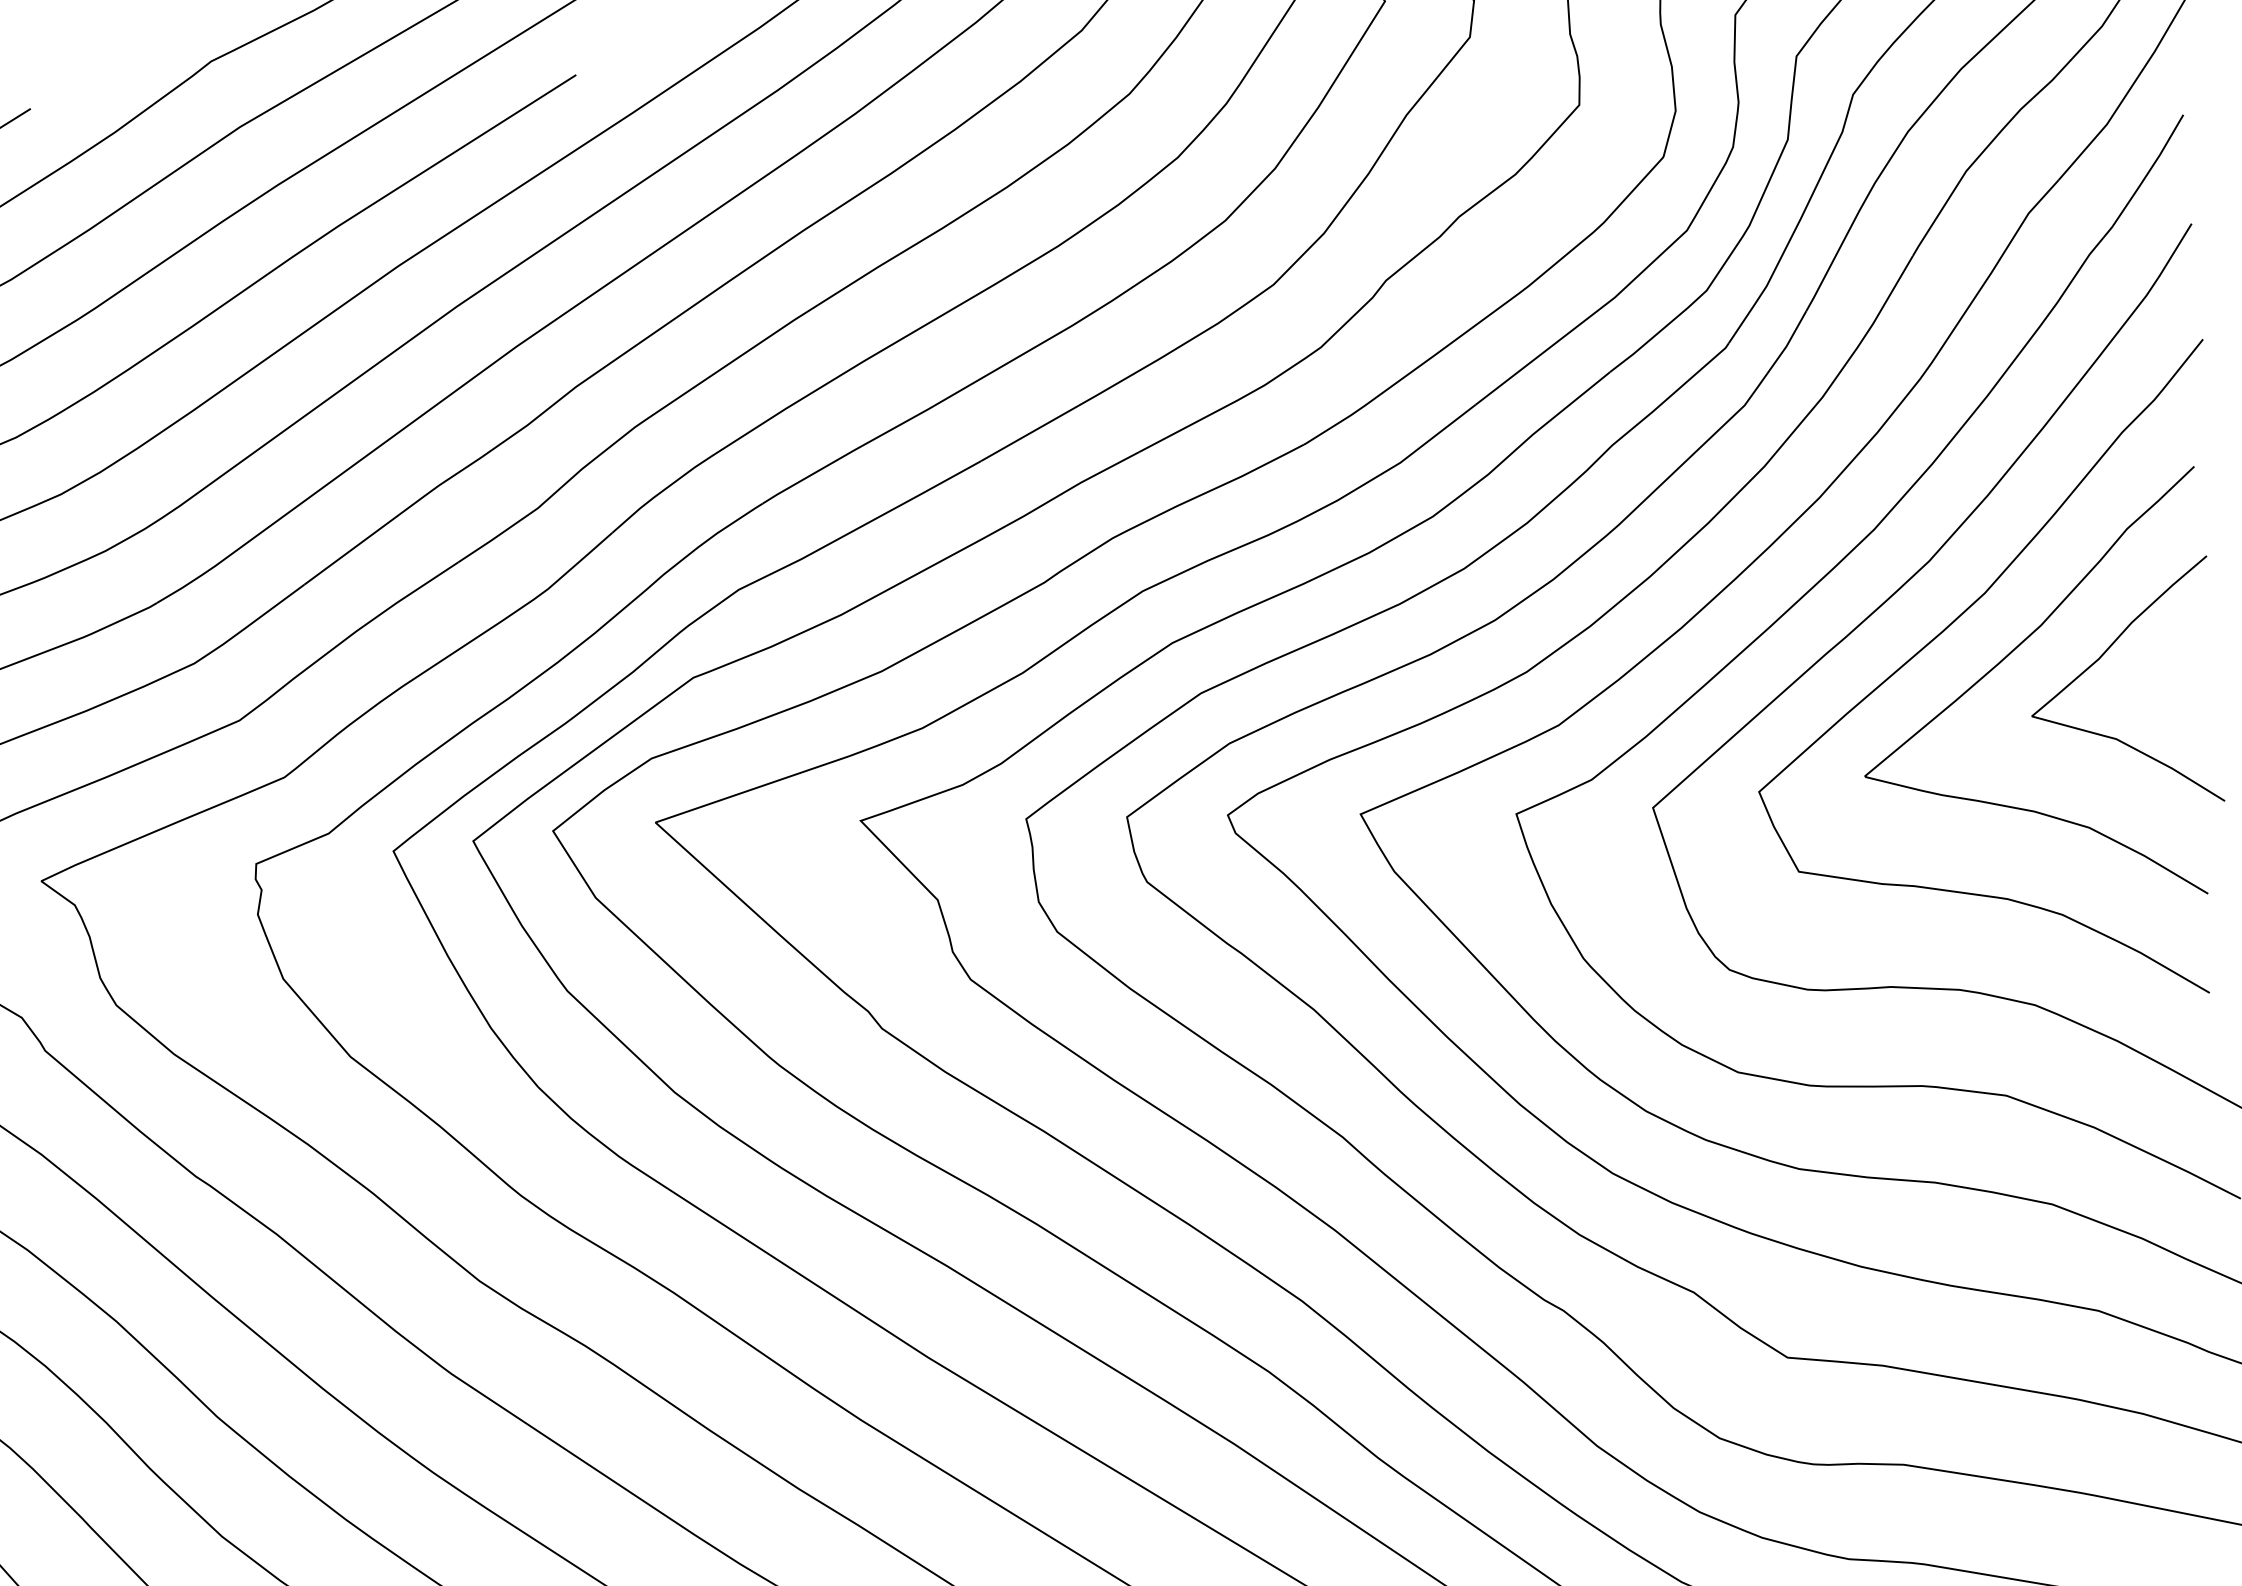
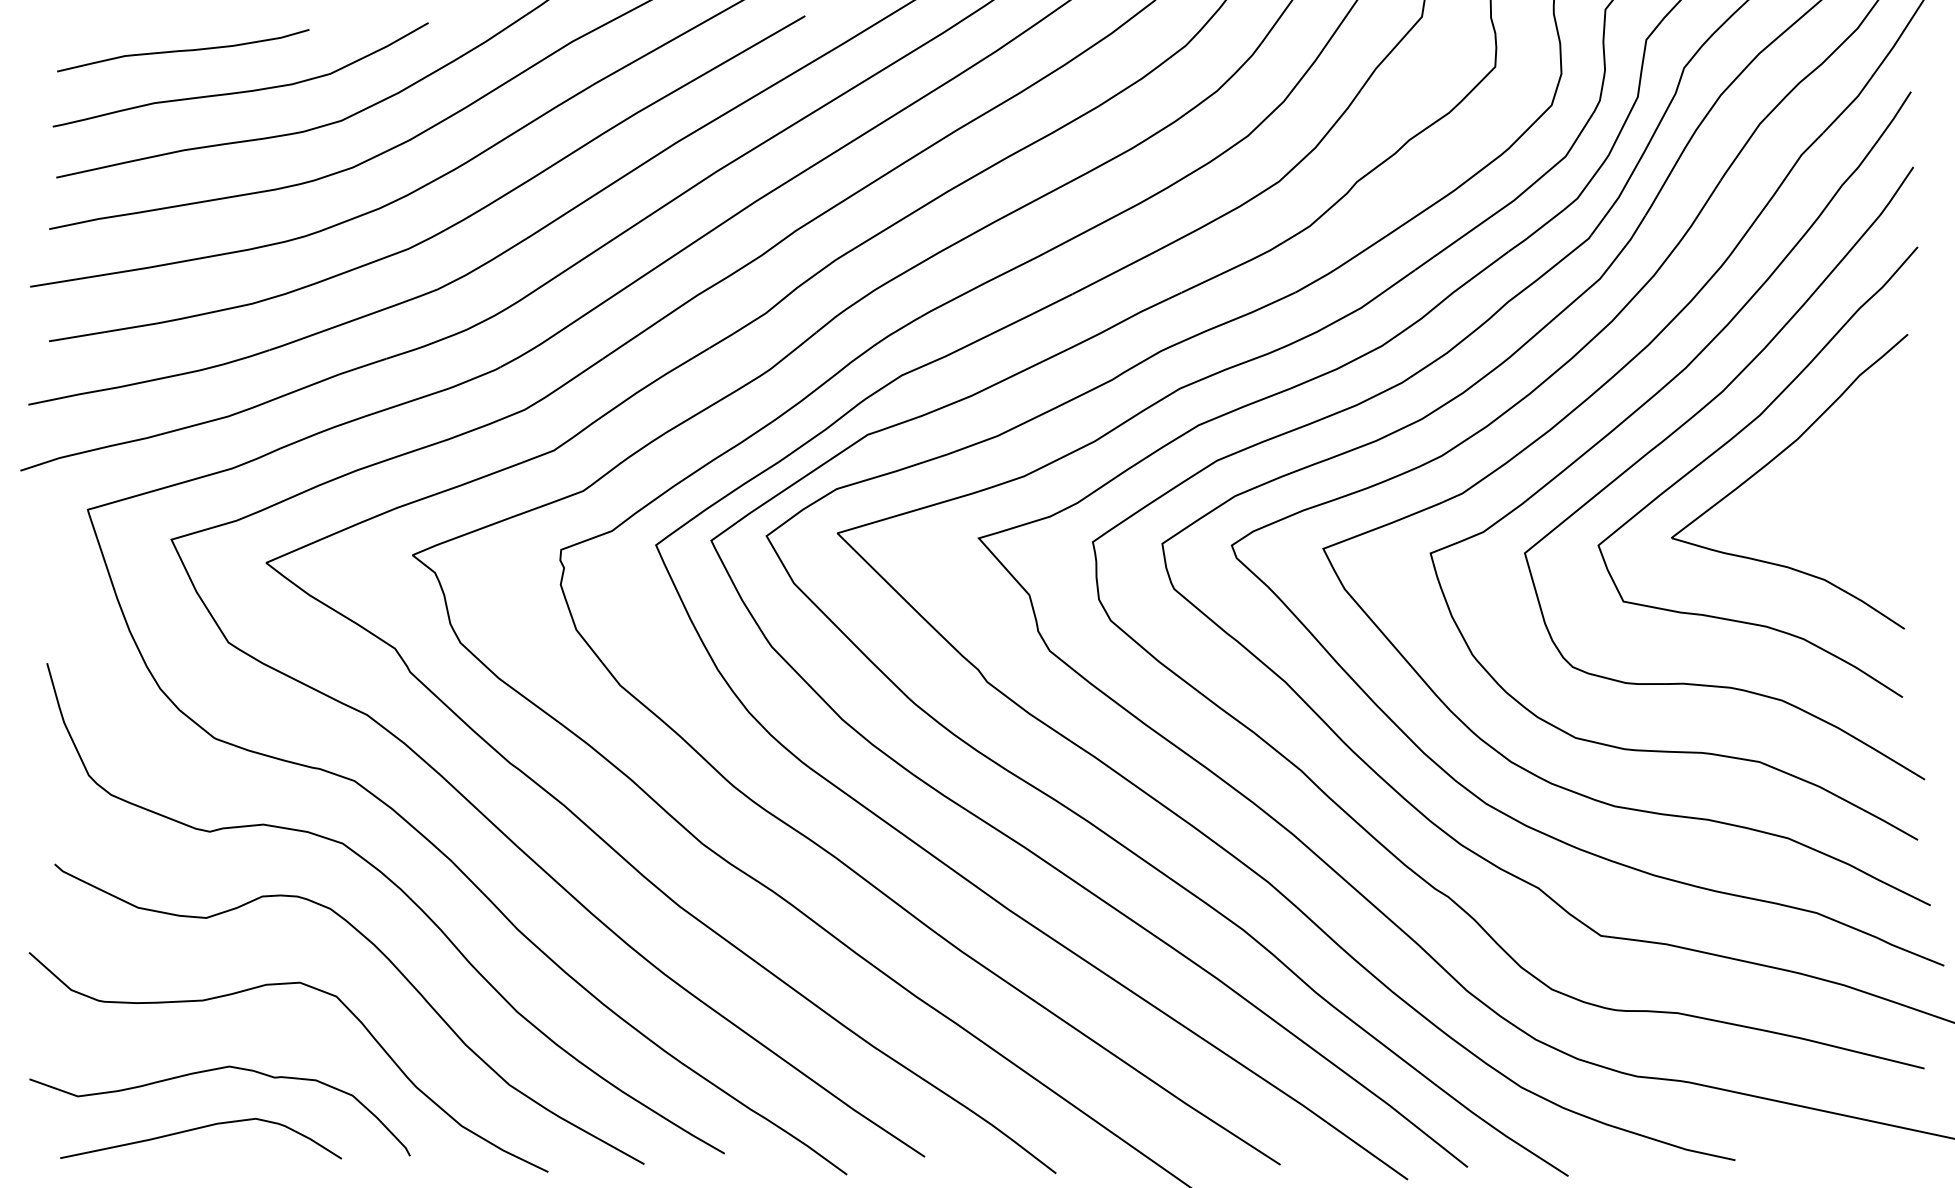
curve: (2100, 659) -> (1837, 464), removed

